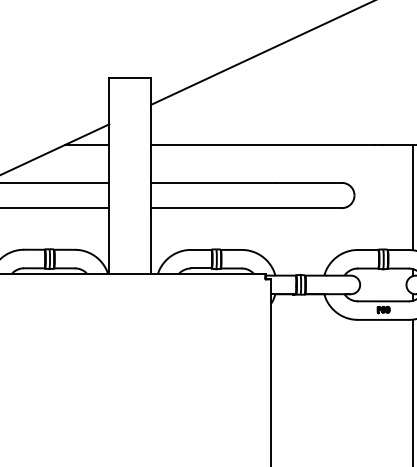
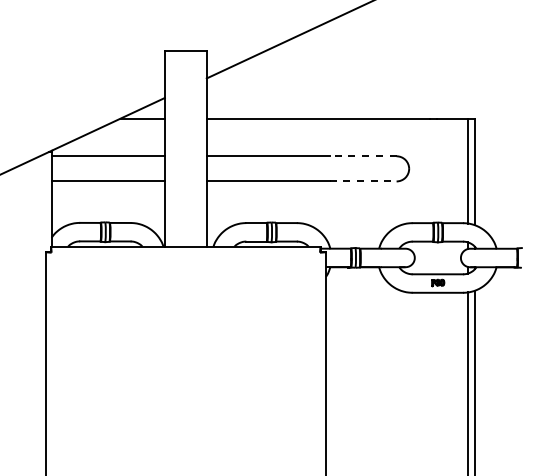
line: (308, 183) -> (363, 156), solid -> dashed
line: (308, 208) -> (363, 181), solid -> dashed

